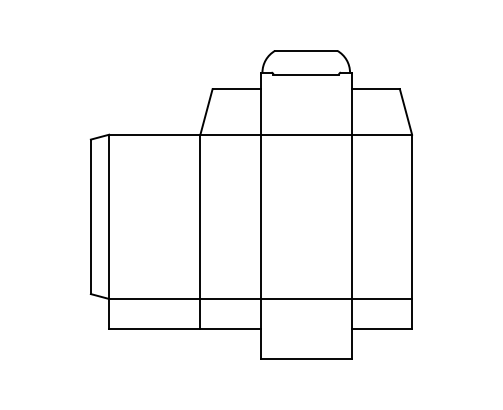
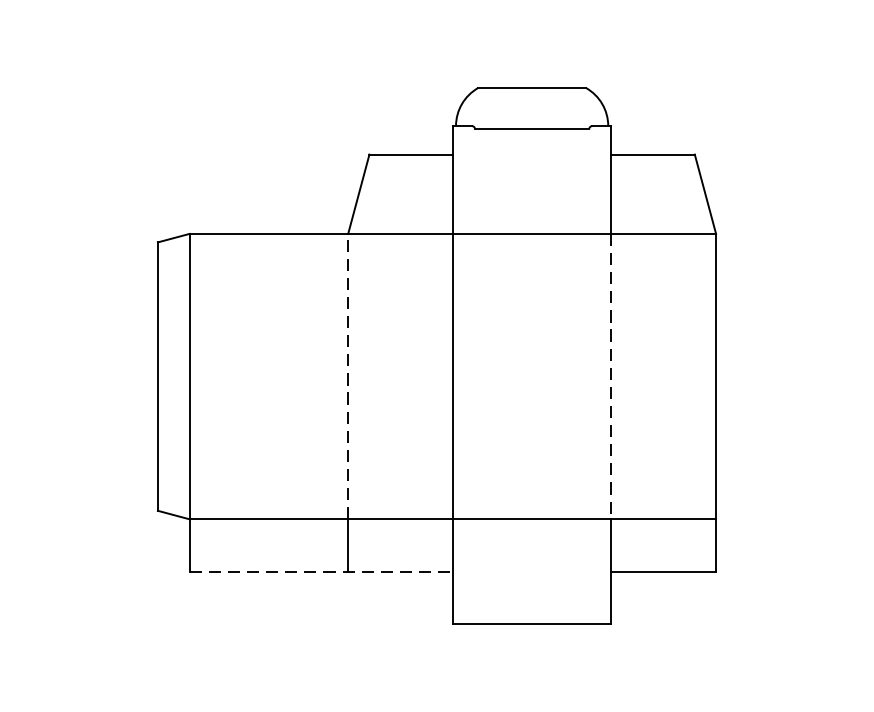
line: (200, 216) -> (348, 375), solid -> dashed
line: (351, 217) -> (610, 377), solid -> dashed
line: (184, 329) -> (320, 572), solid -> dashed

